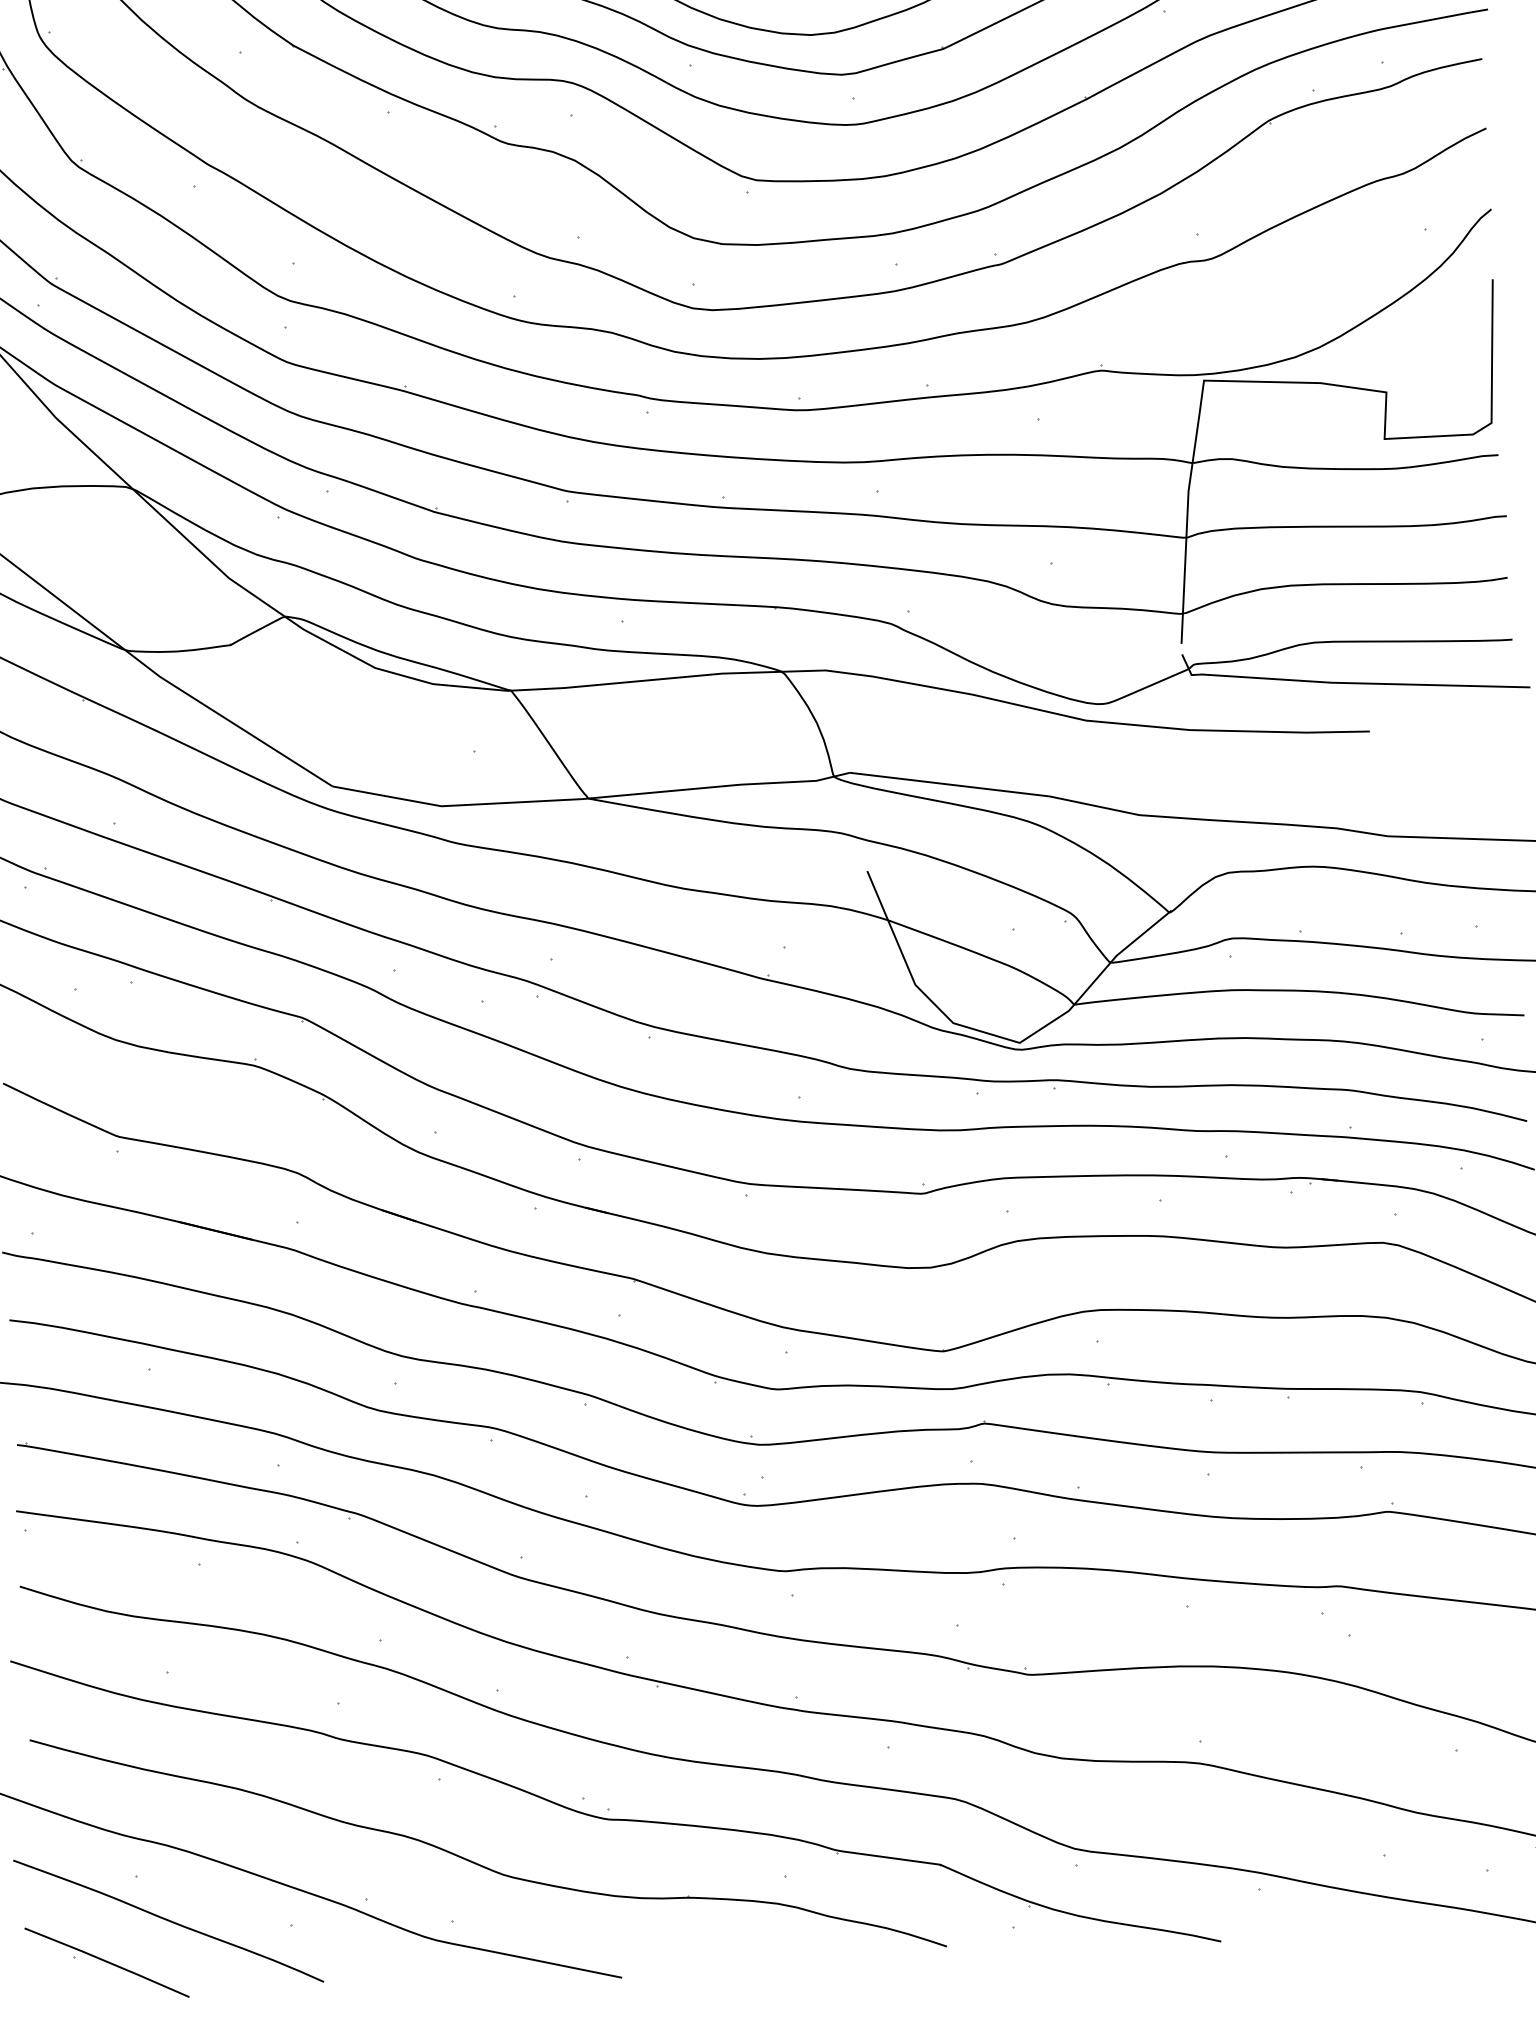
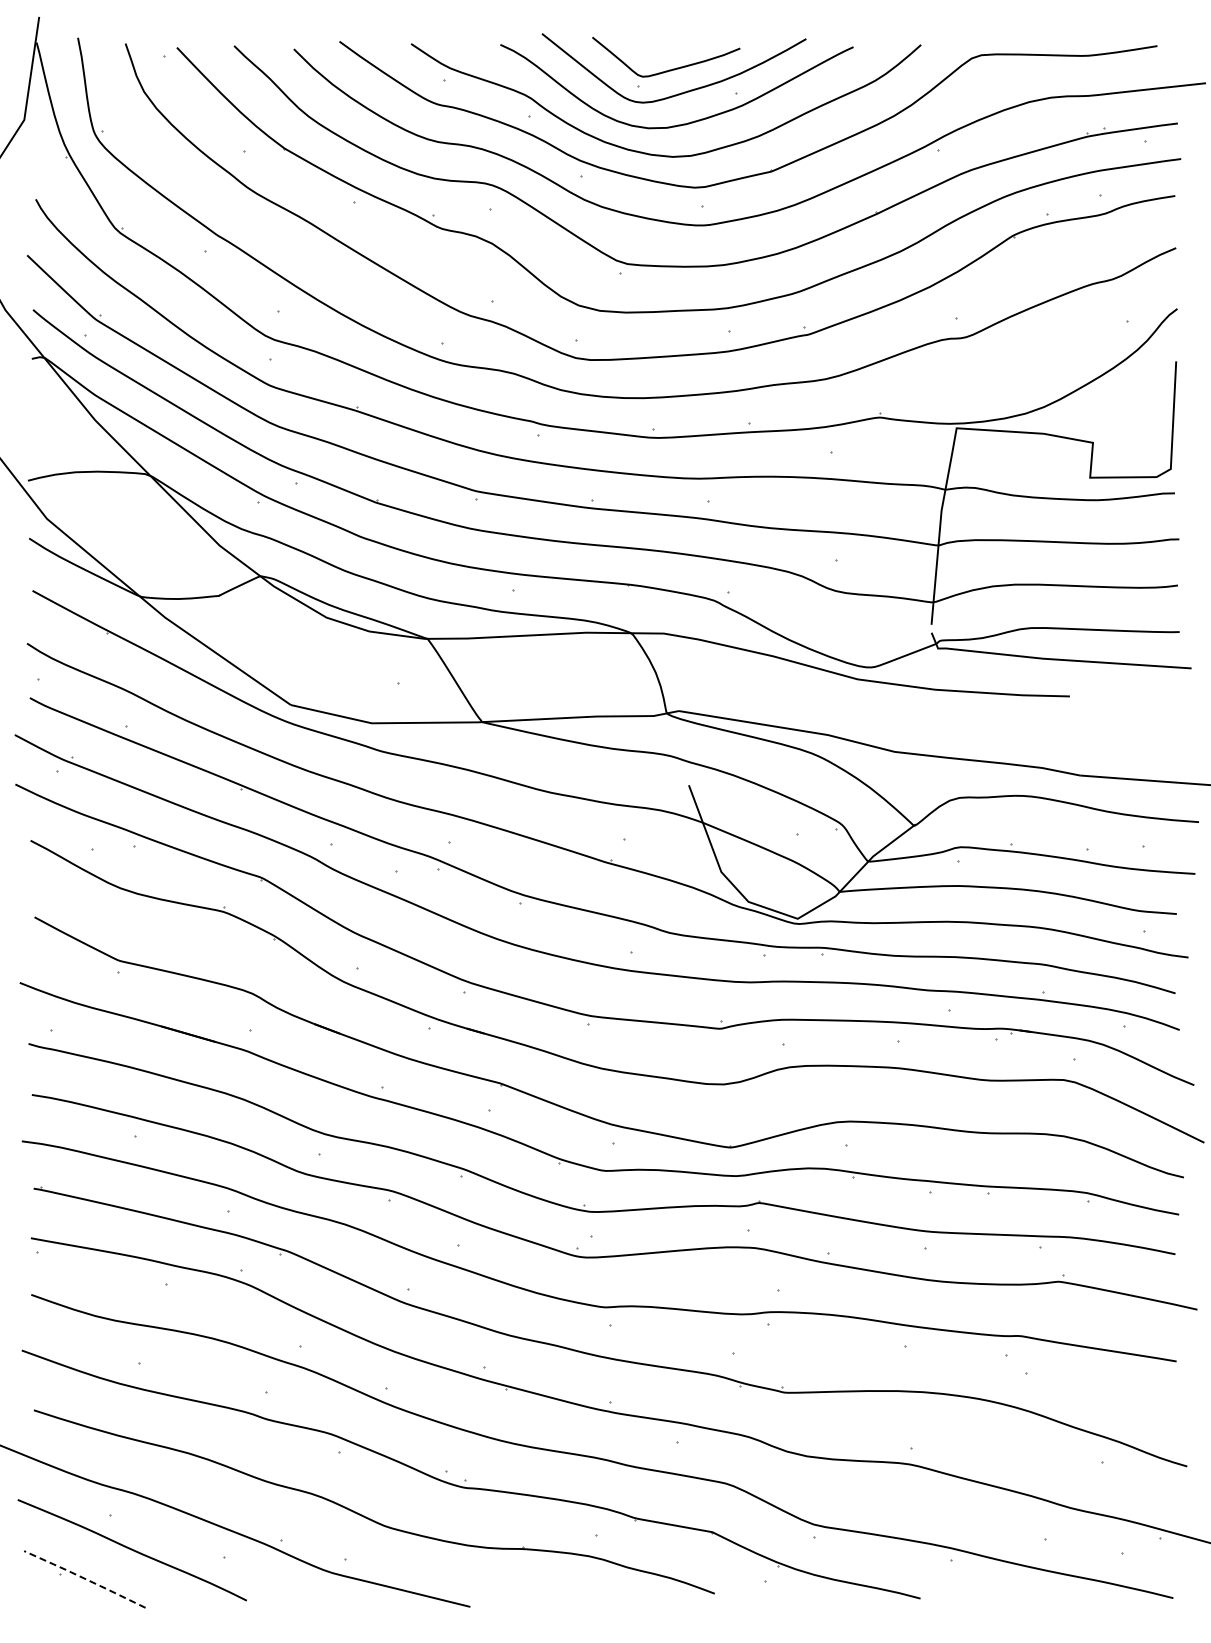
line: (106, 1961) -> (84, 1578), solid -> dashed

